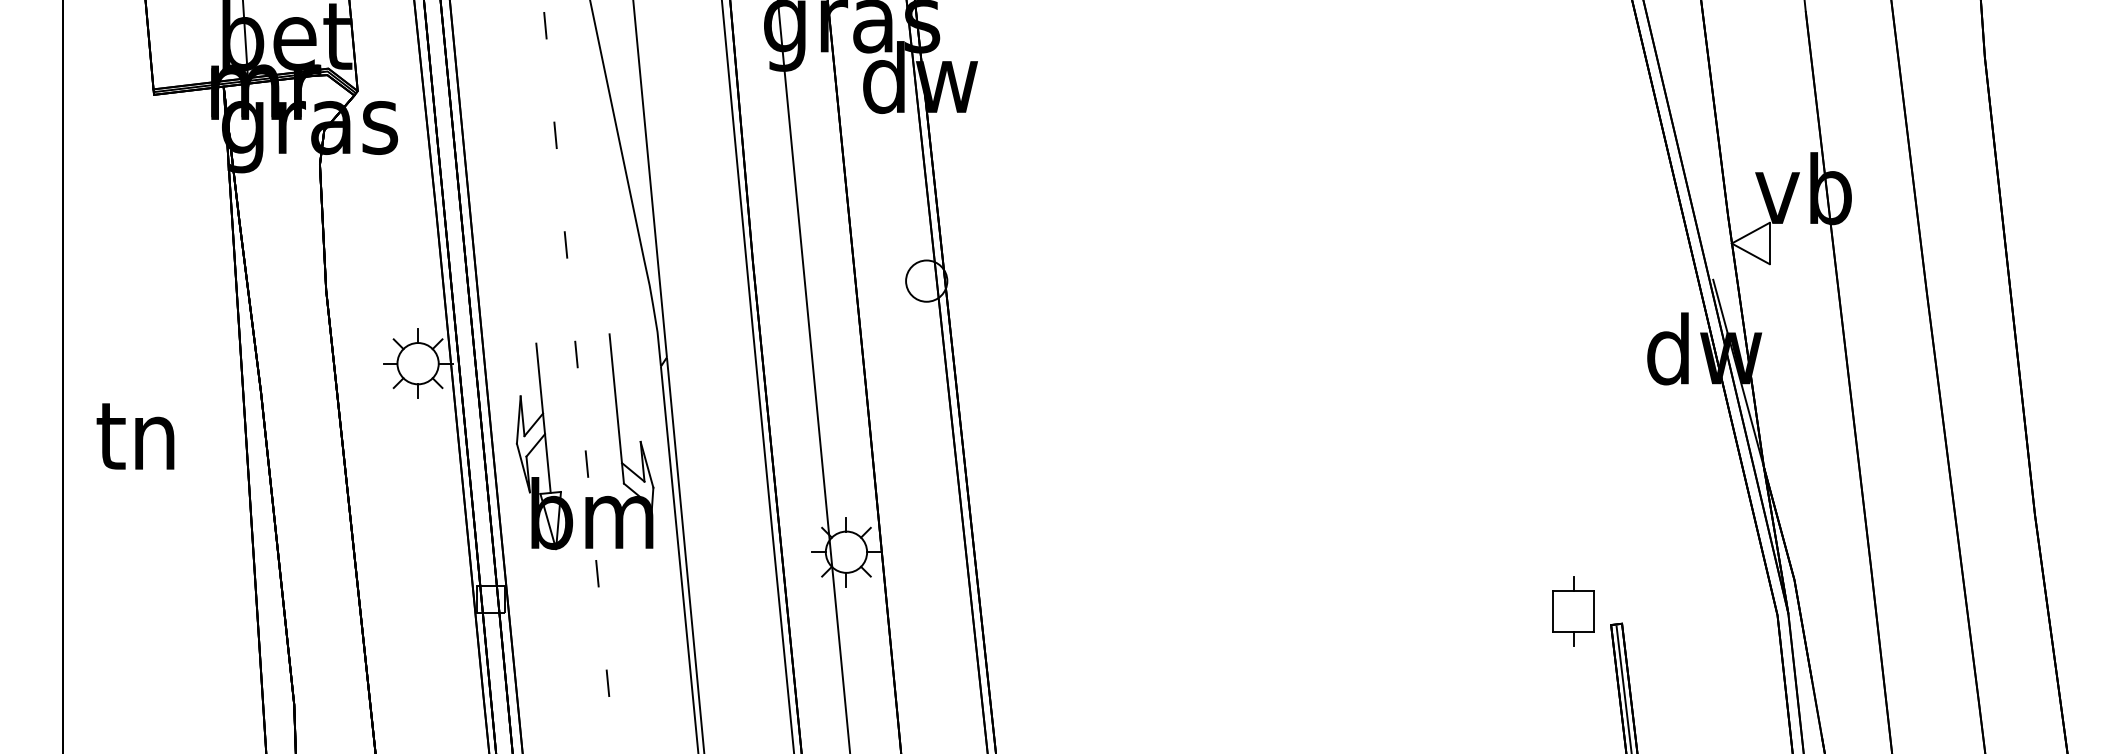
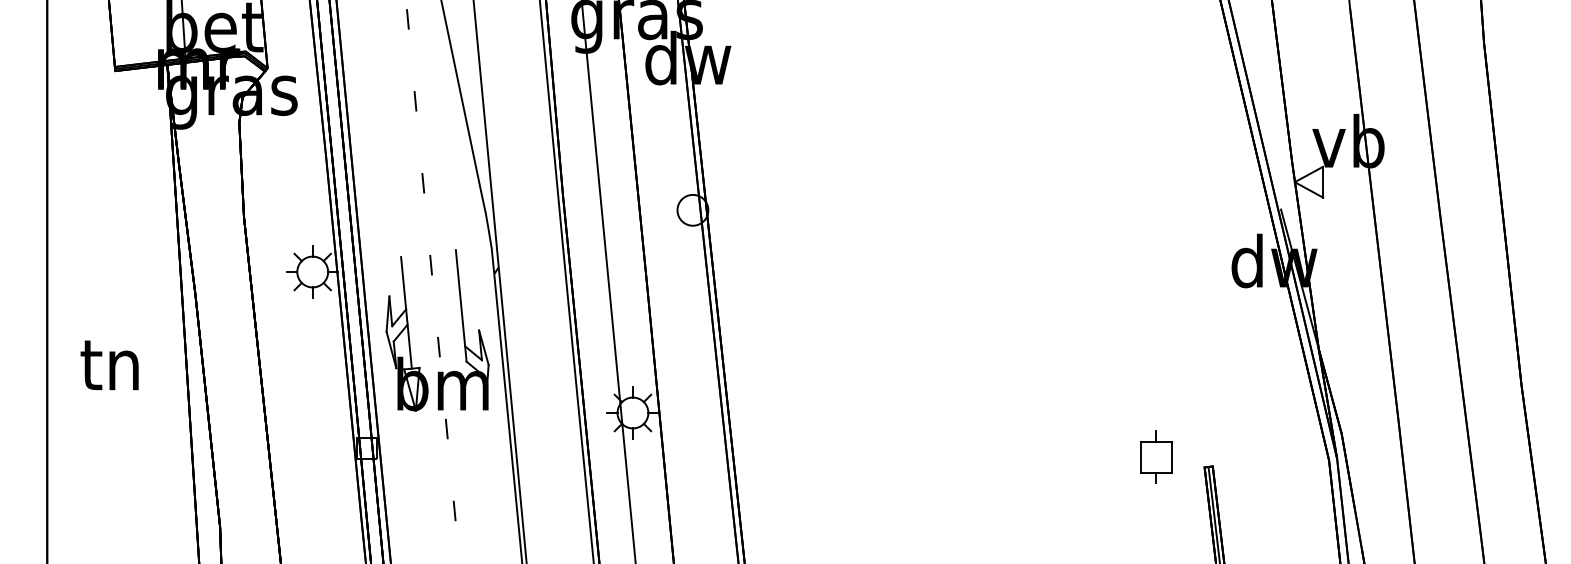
text: (135, 436) -> (109, 365), moved
part: (1573, 611) -> (1156, 457), moved

